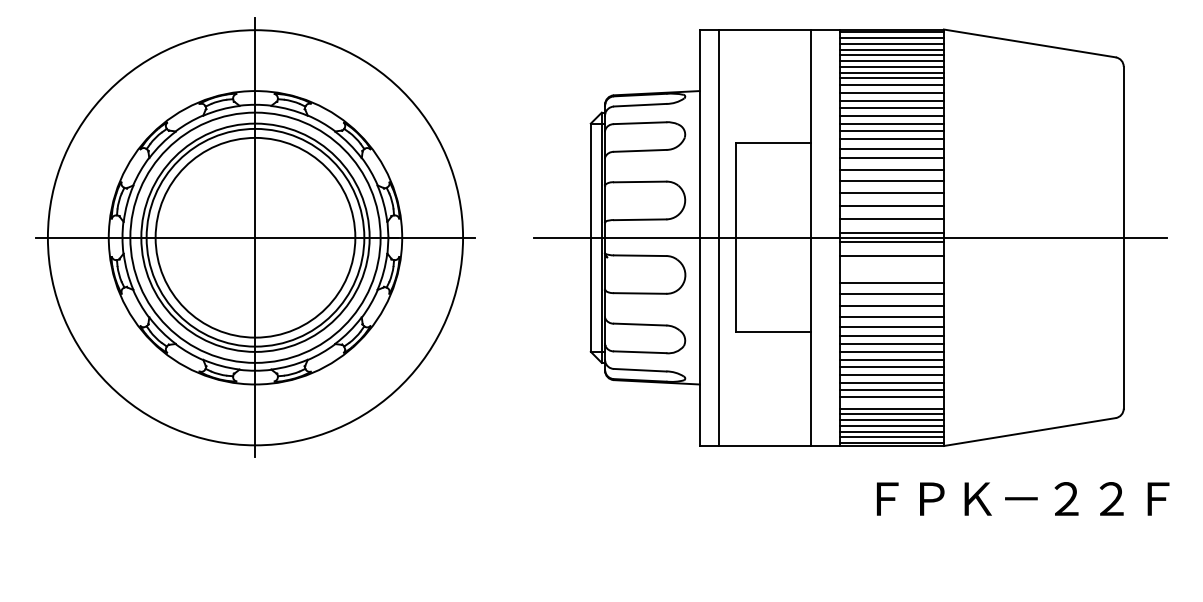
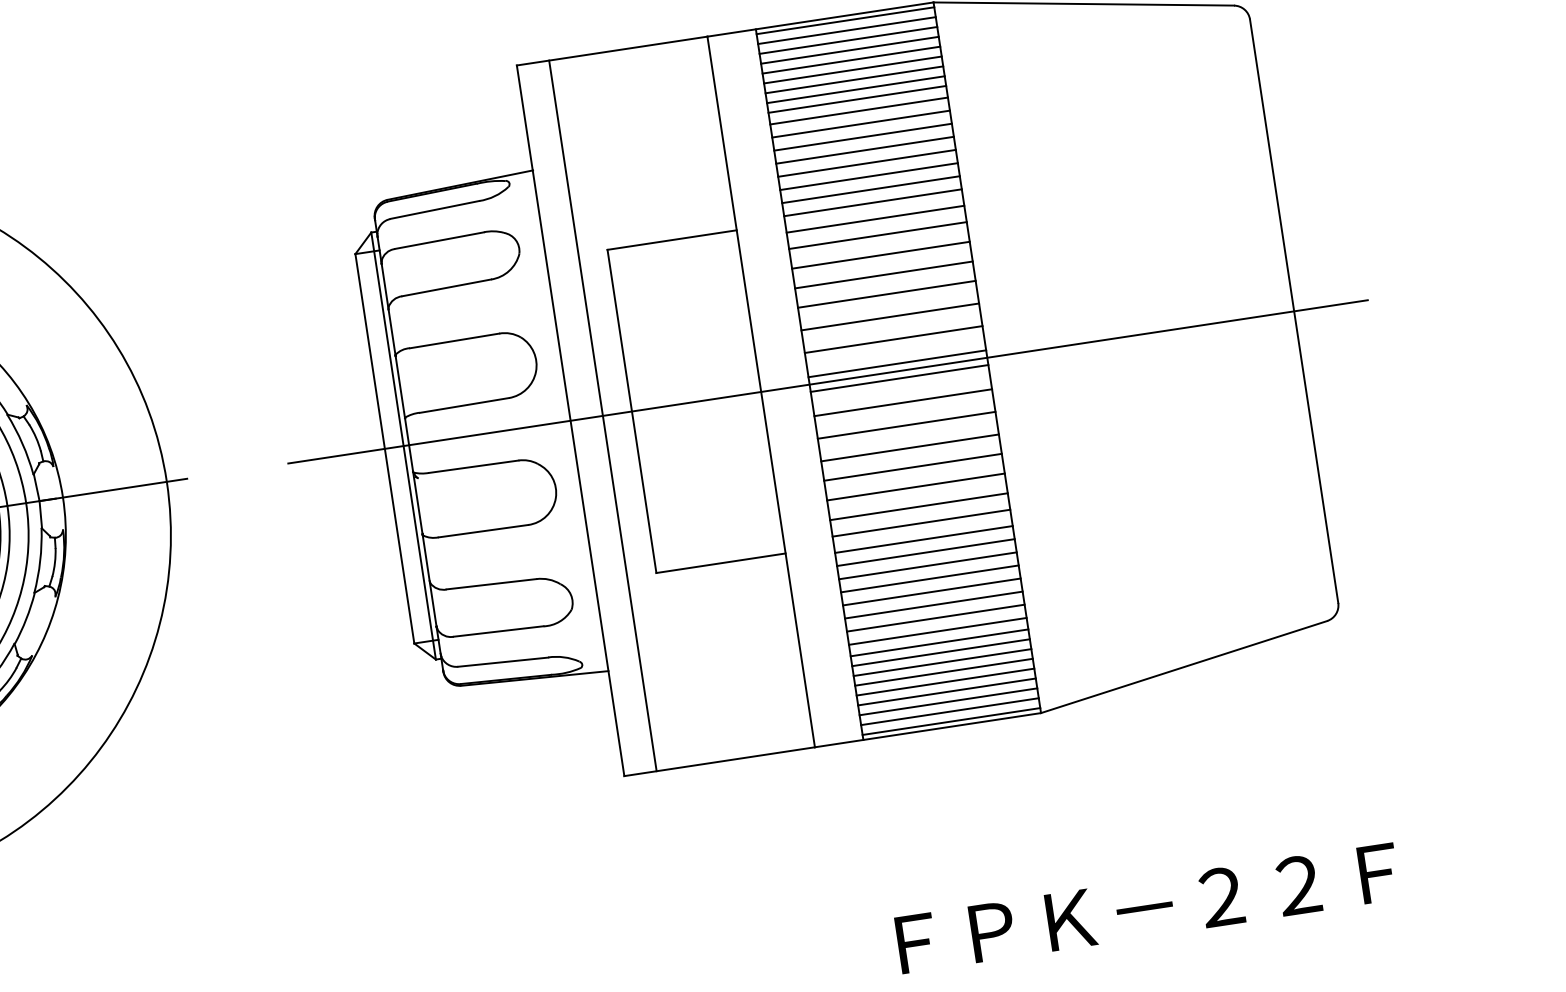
line: (891, 269) -> (906, 425), added
line: (891, 402) -> (940, 652), added
text: (1023, 498) -> (1148, 907), moved

